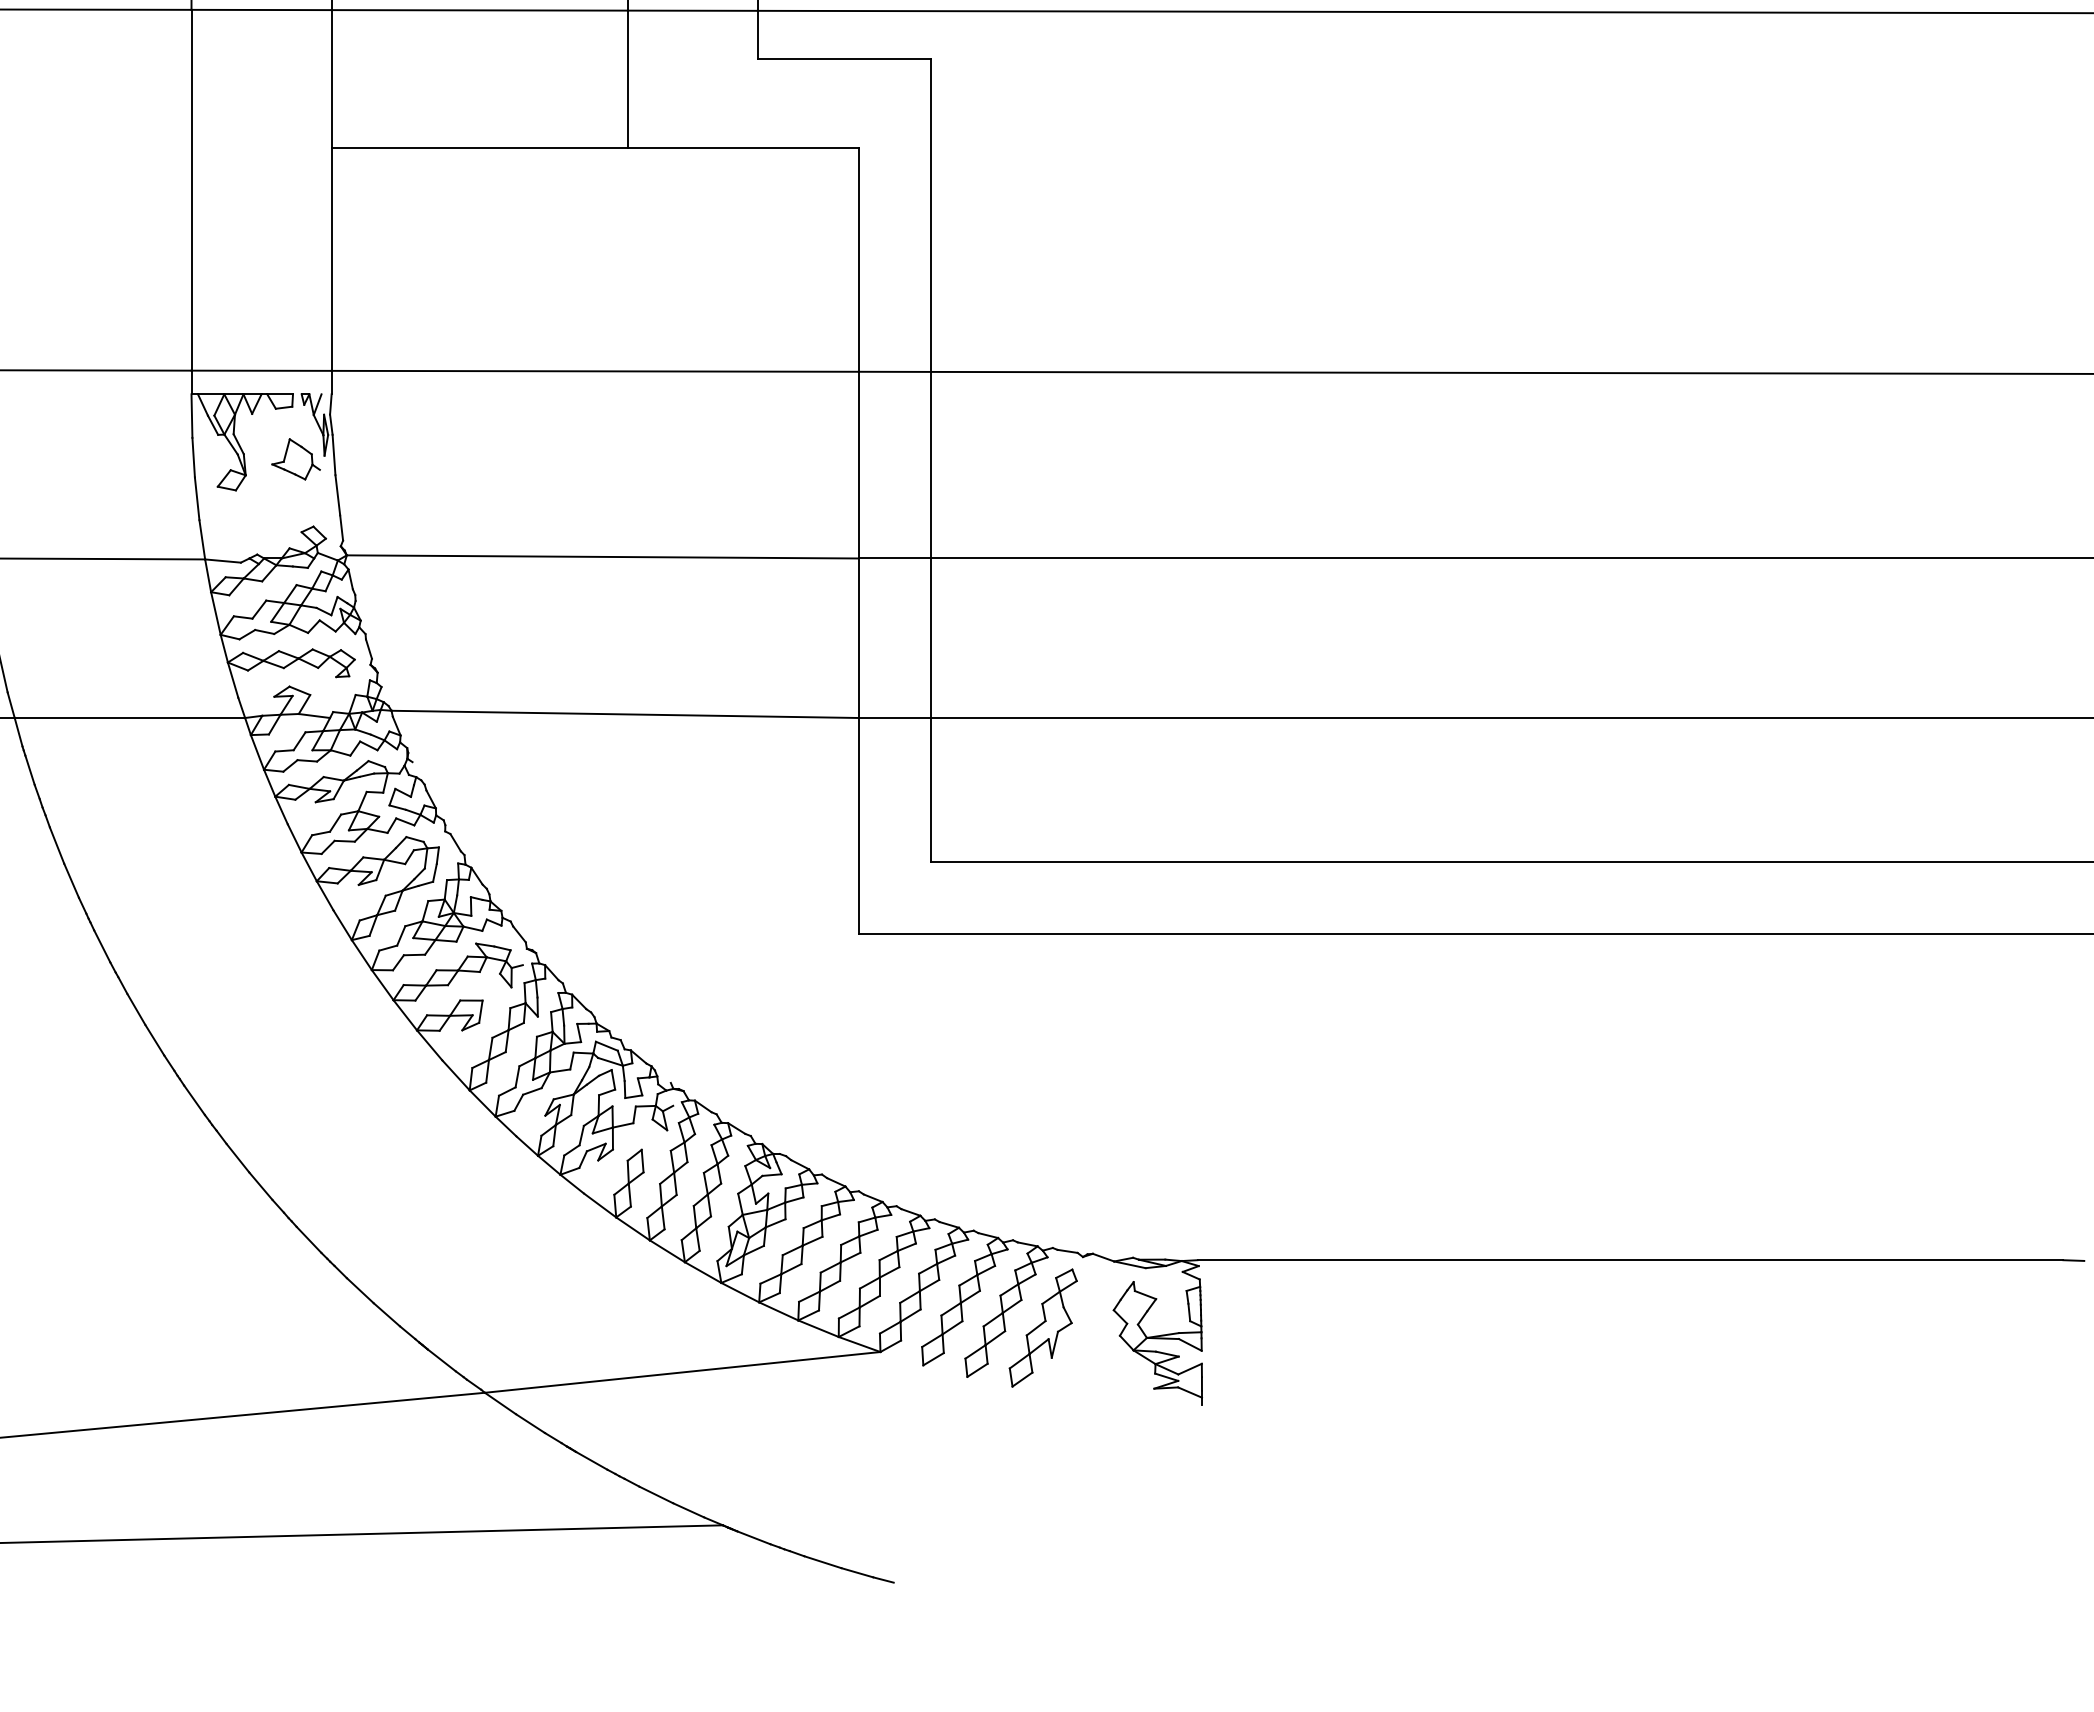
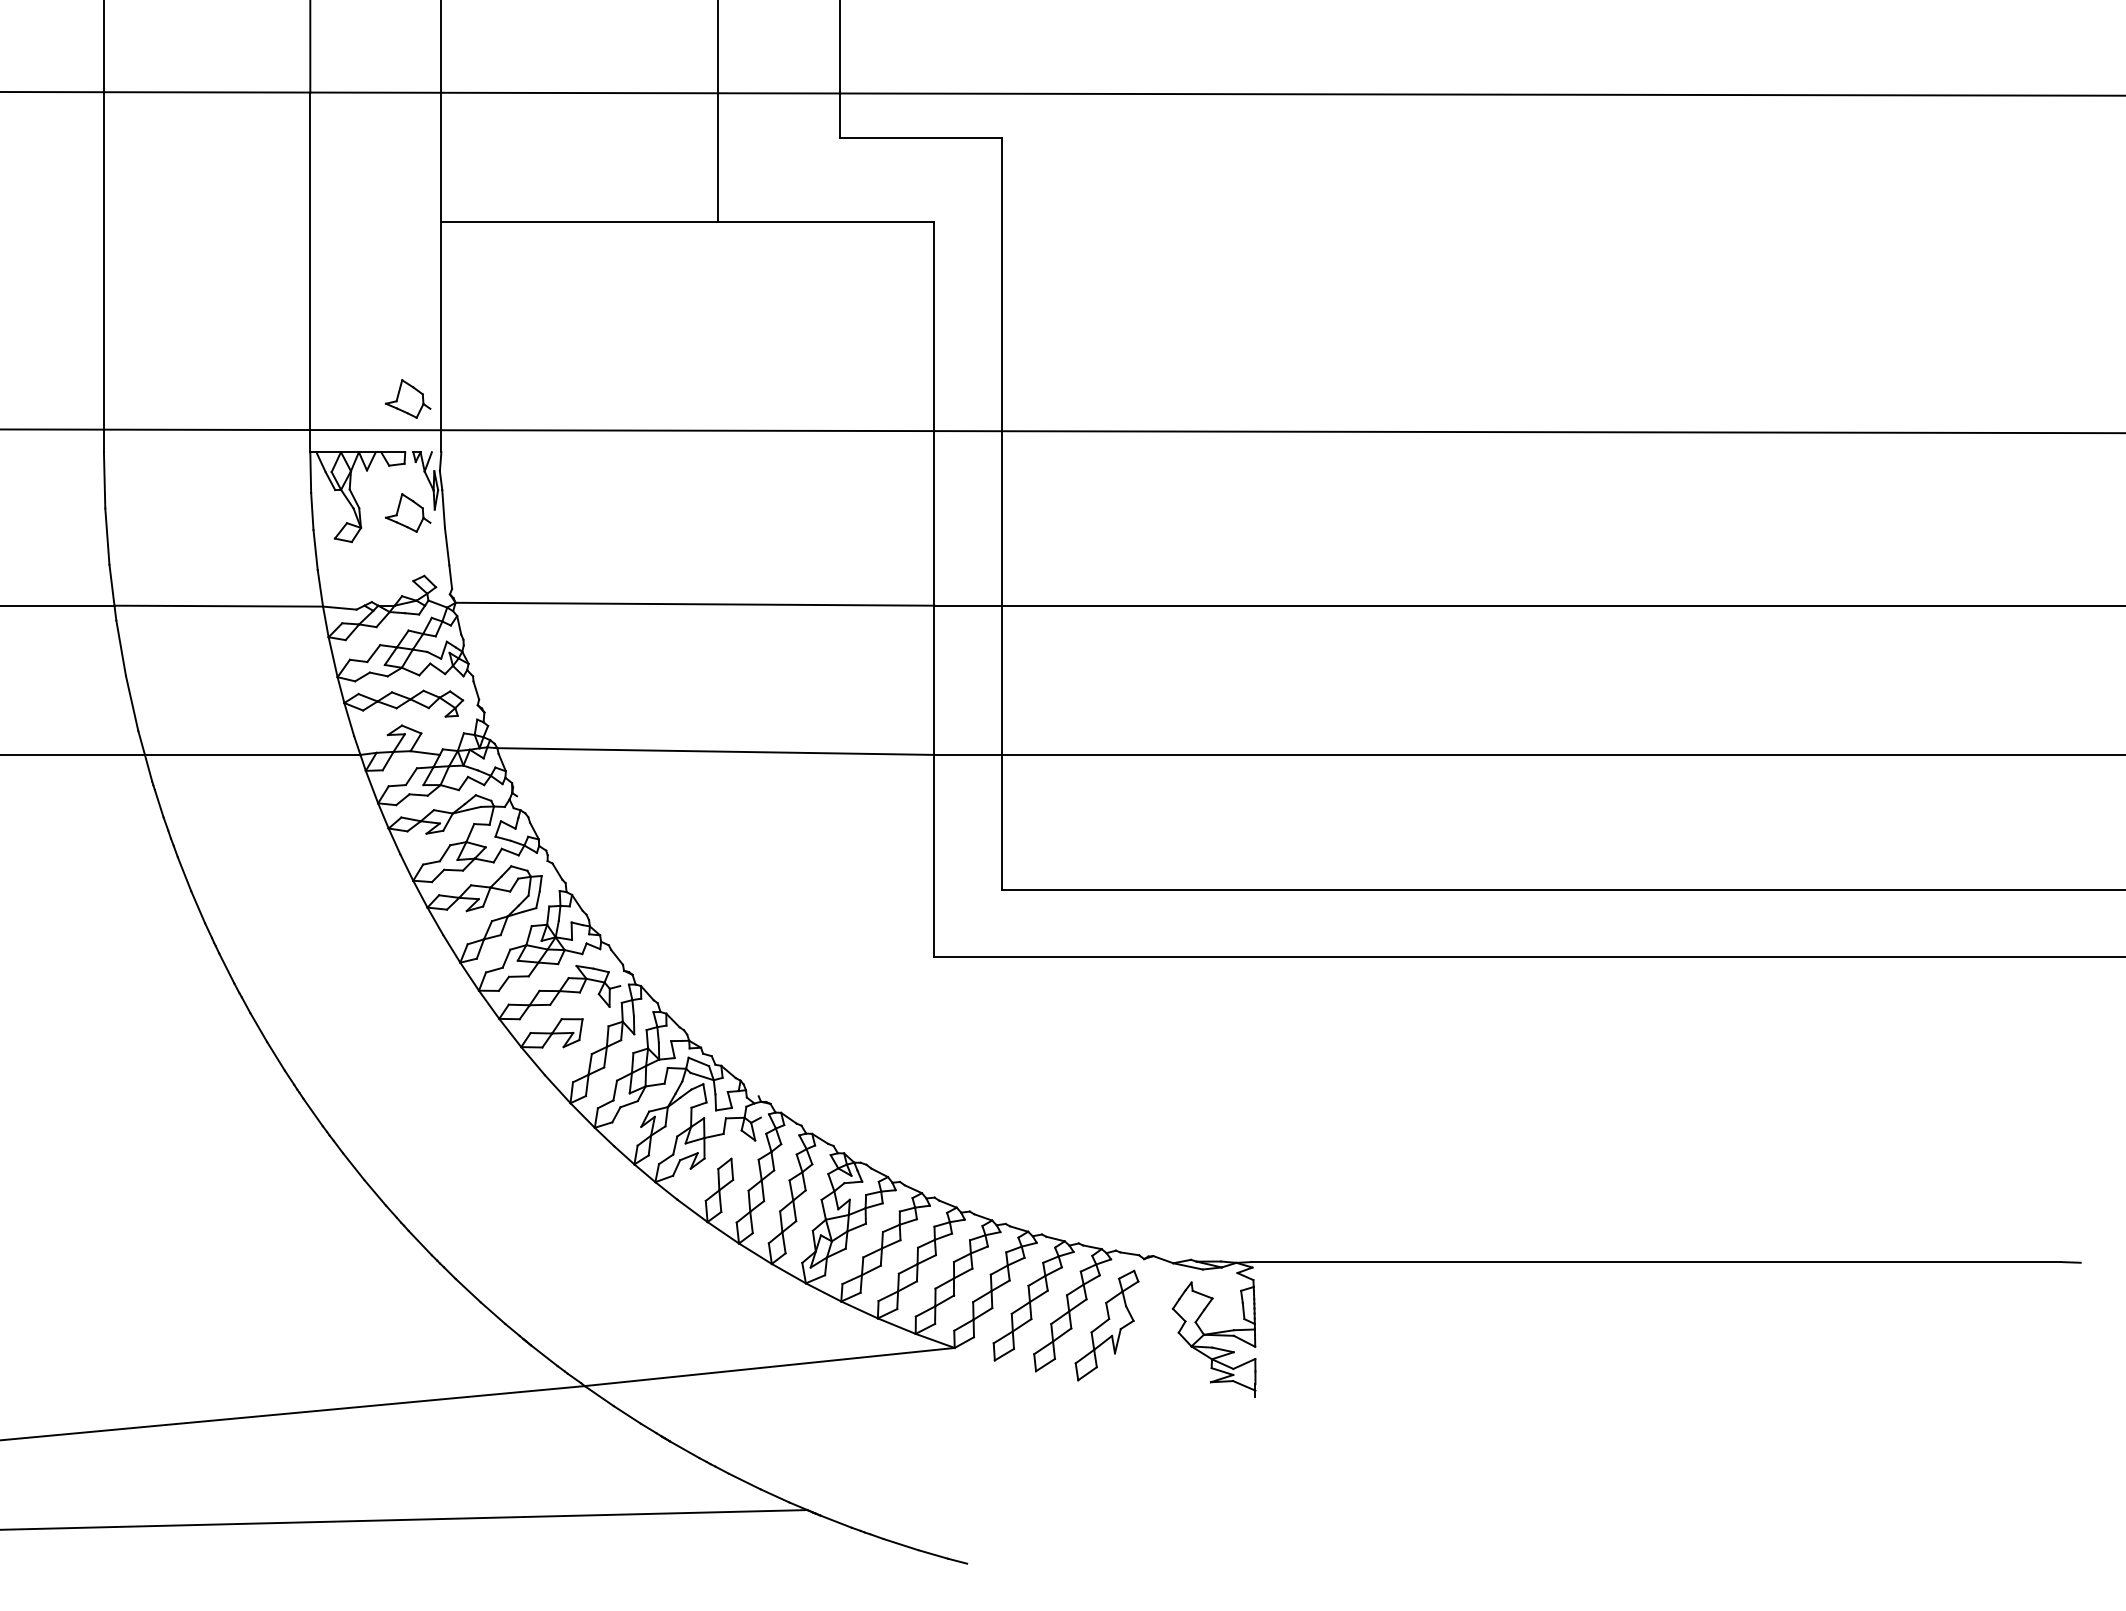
part: (296, 336) -> (408, 398), added

